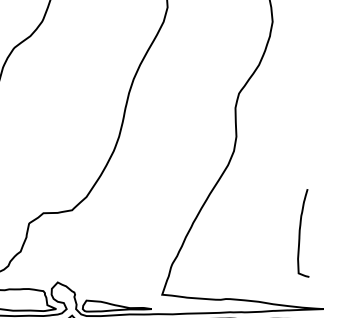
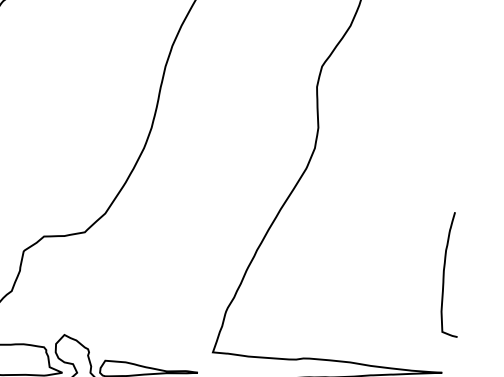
curve: (300, 233) -> (444, 275), moved

